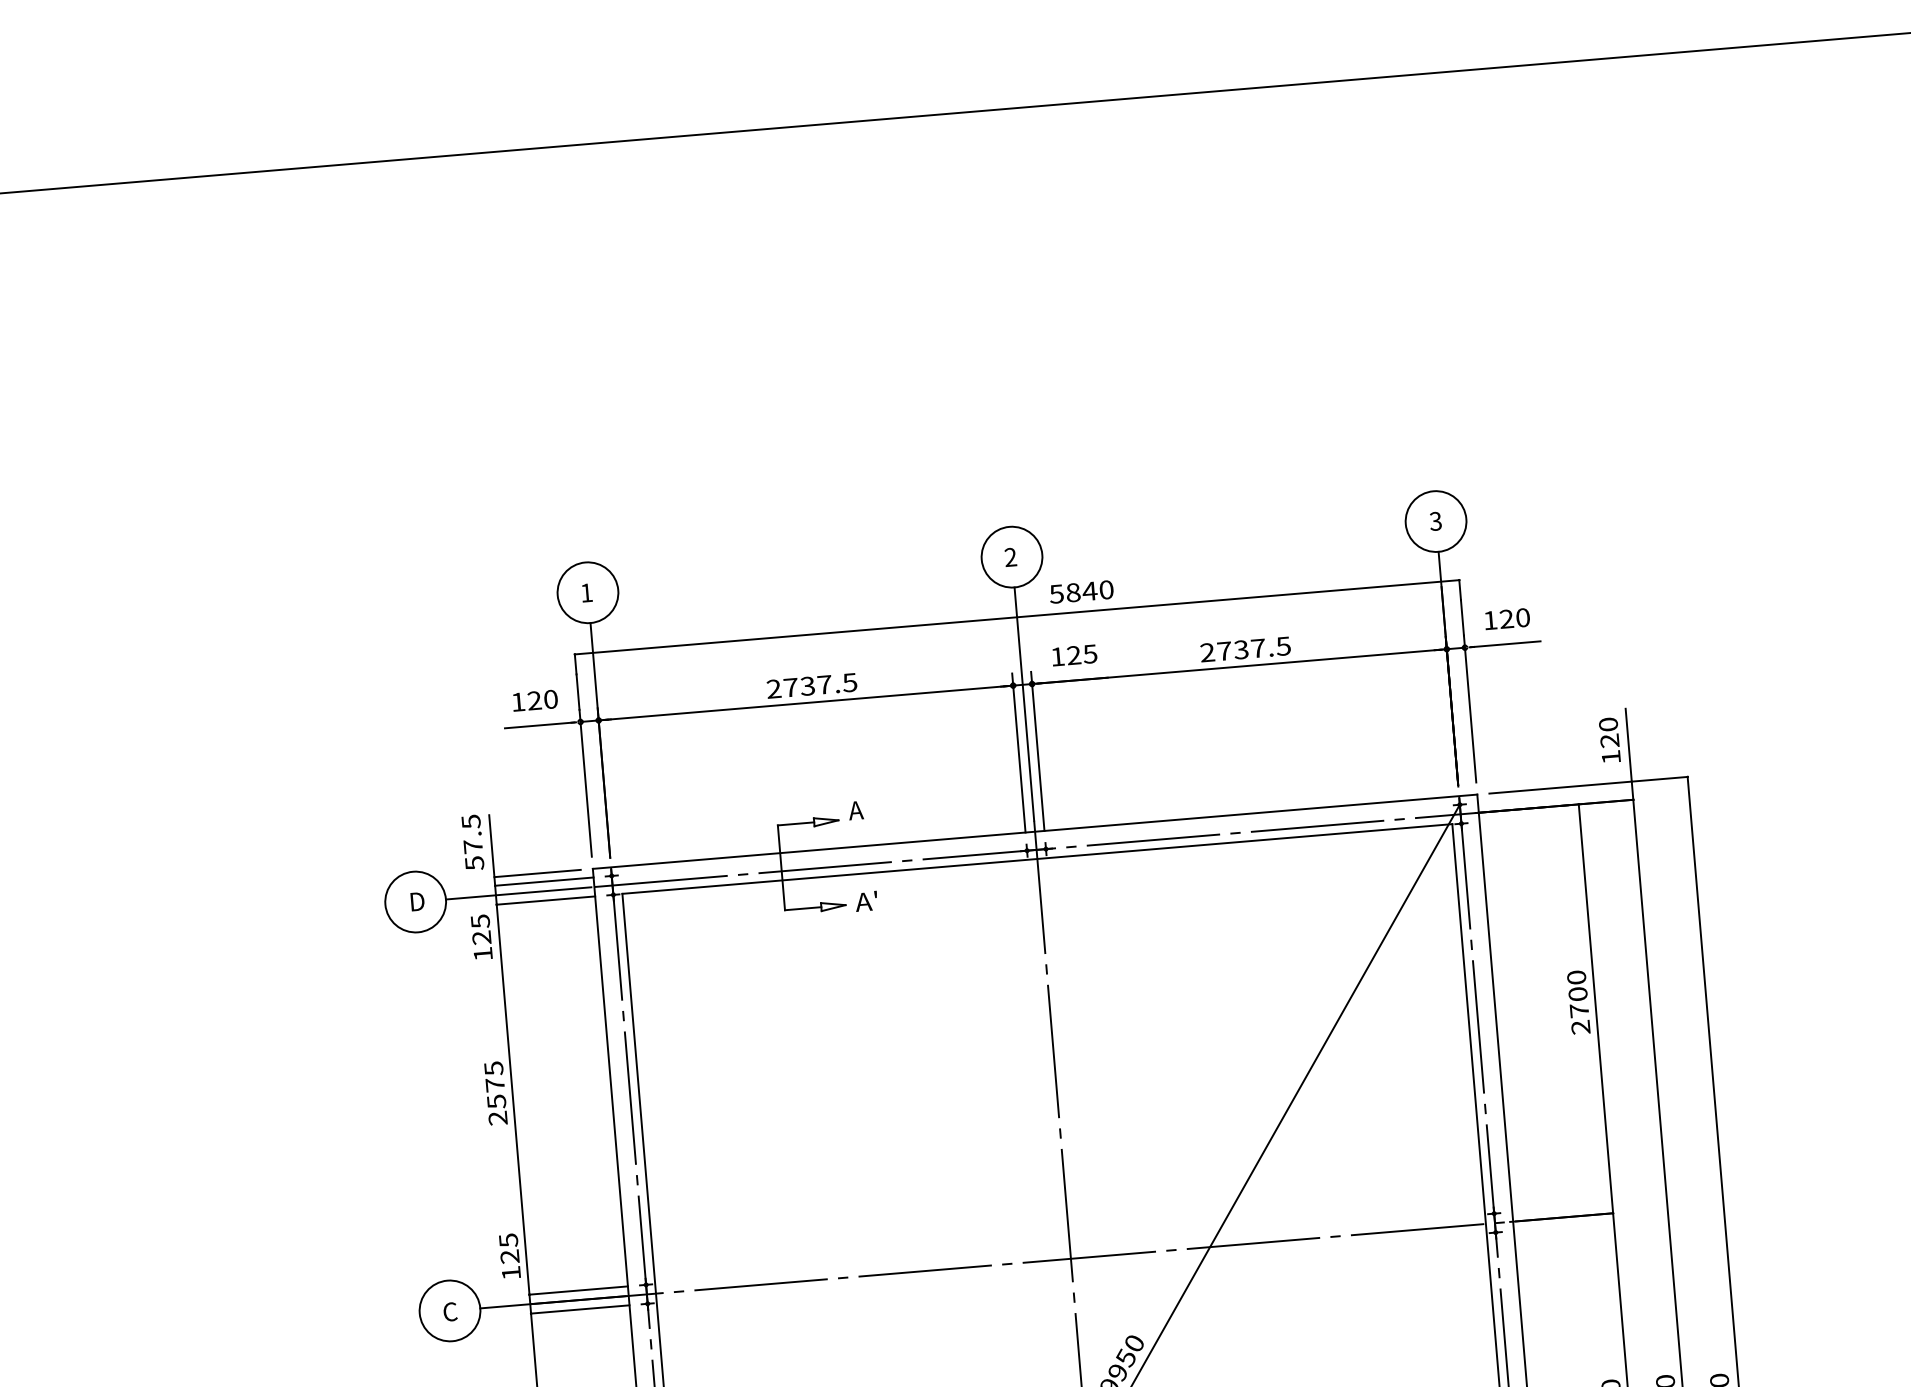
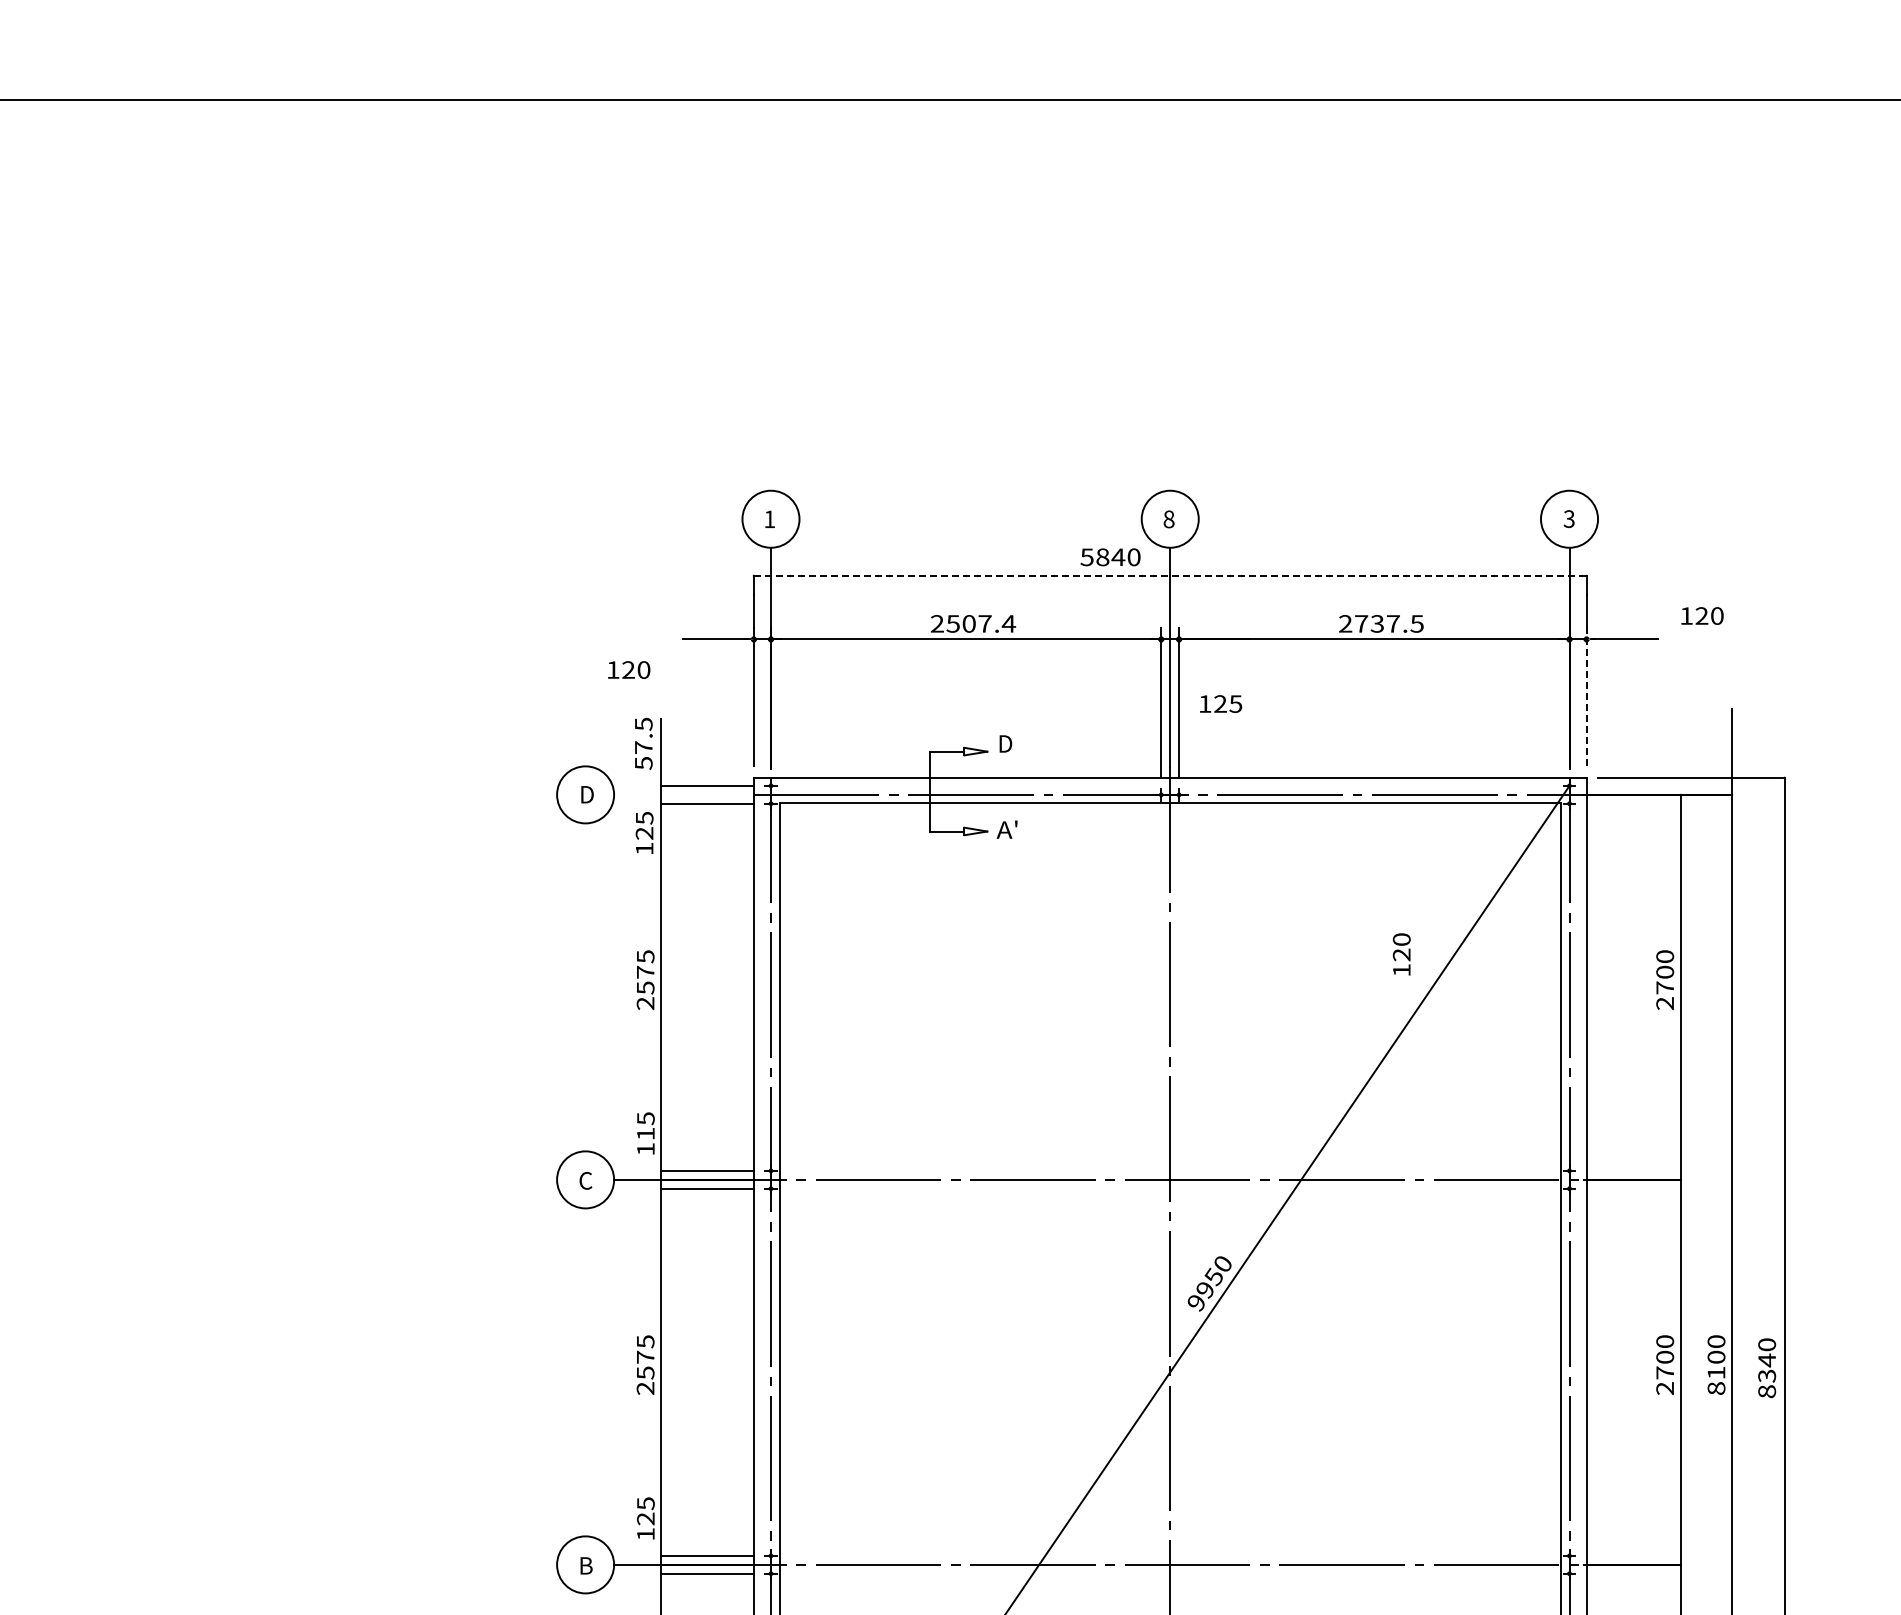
text: (1010, 557) -> (1168, 519), 2 -> 8
text: (1081, 592) -> (1110, 557), moved
line: (1017, 616) -> (1170, 575), solid -> dashed
text: (1507, 618) -> (1702, 615), moved
text: (1075, 654) -> (1221, 703), moved
text: (820, 684) -> (981, 623), 2737.5 -> 2507.4
text: (535, 700) -> (629, 669), moved
line: (1469, 708) -> (1586, 696), solid -> dashed
text: (1609, 740) -> (1401, 954), moved
text: (855, 810) -> (1004, 743), A -> D
line: (537, 873) -> (701, 777), removed
line: (518, 892) -> (682, 794), removed
text: (509, 1256) -> (645, 1133), 125 -> 115

